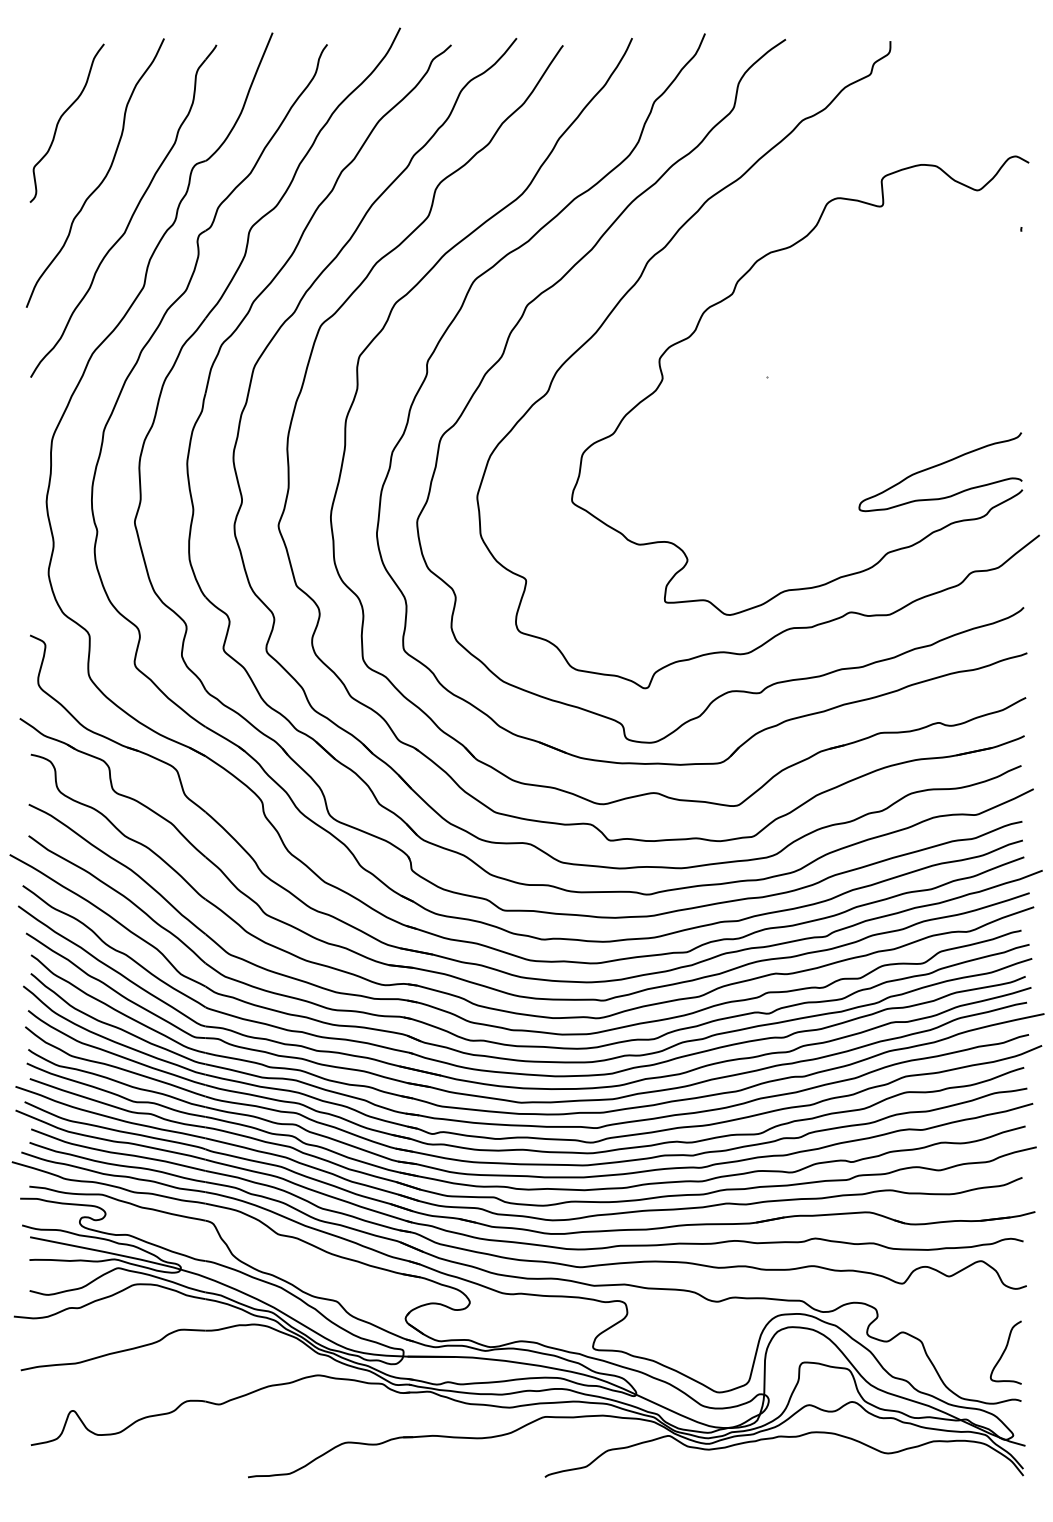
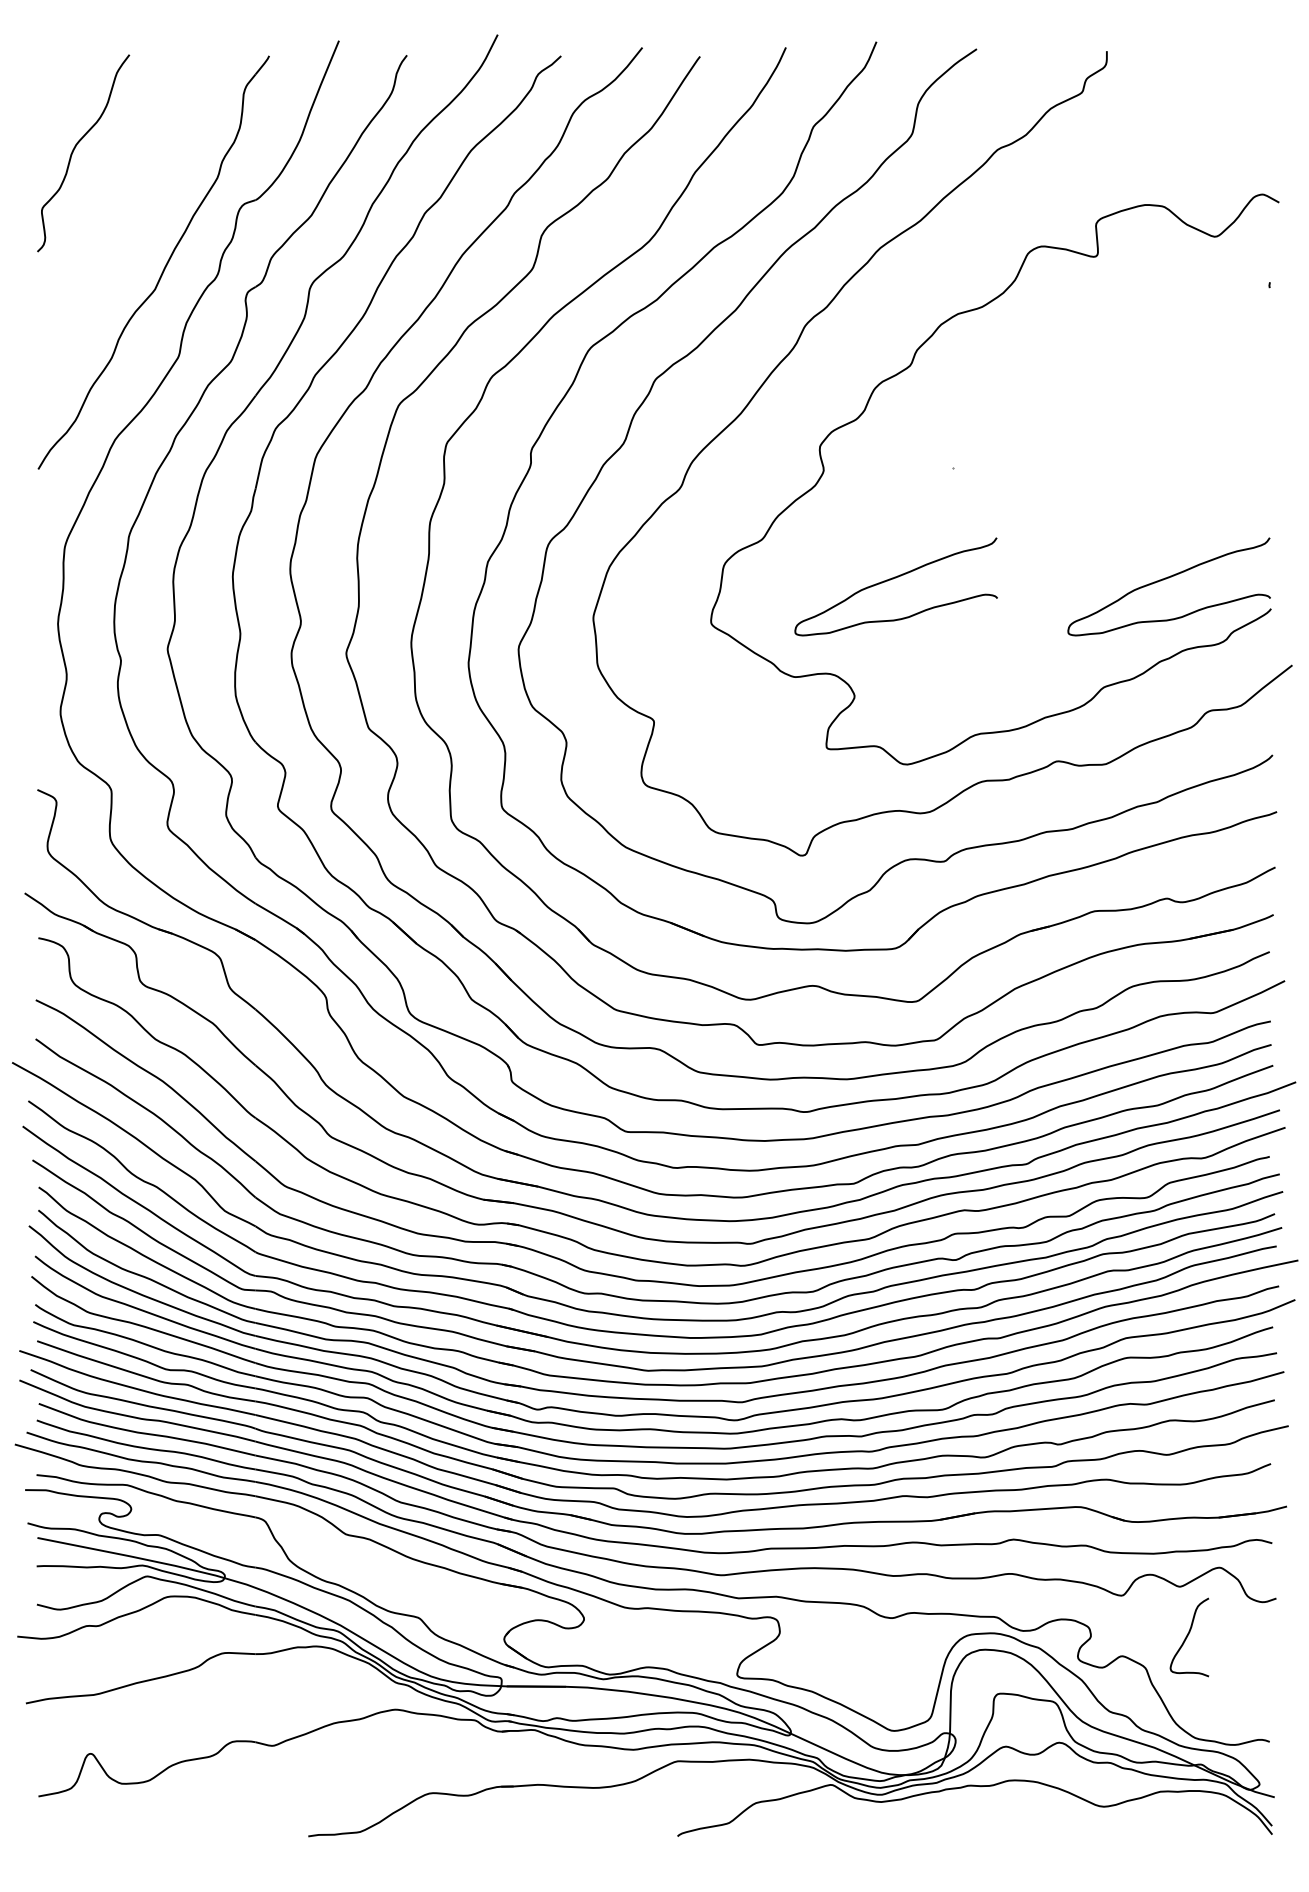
curve: (104, 177) -> (129, 220), removed
curve: (718, 466) -> (893, 579), added
curve: (1004, 1352) -> (1187, 1637), moved

